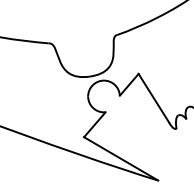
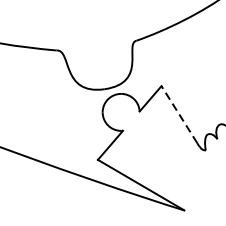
line: (153, 98) -> (178, 114), solid -> dashed

